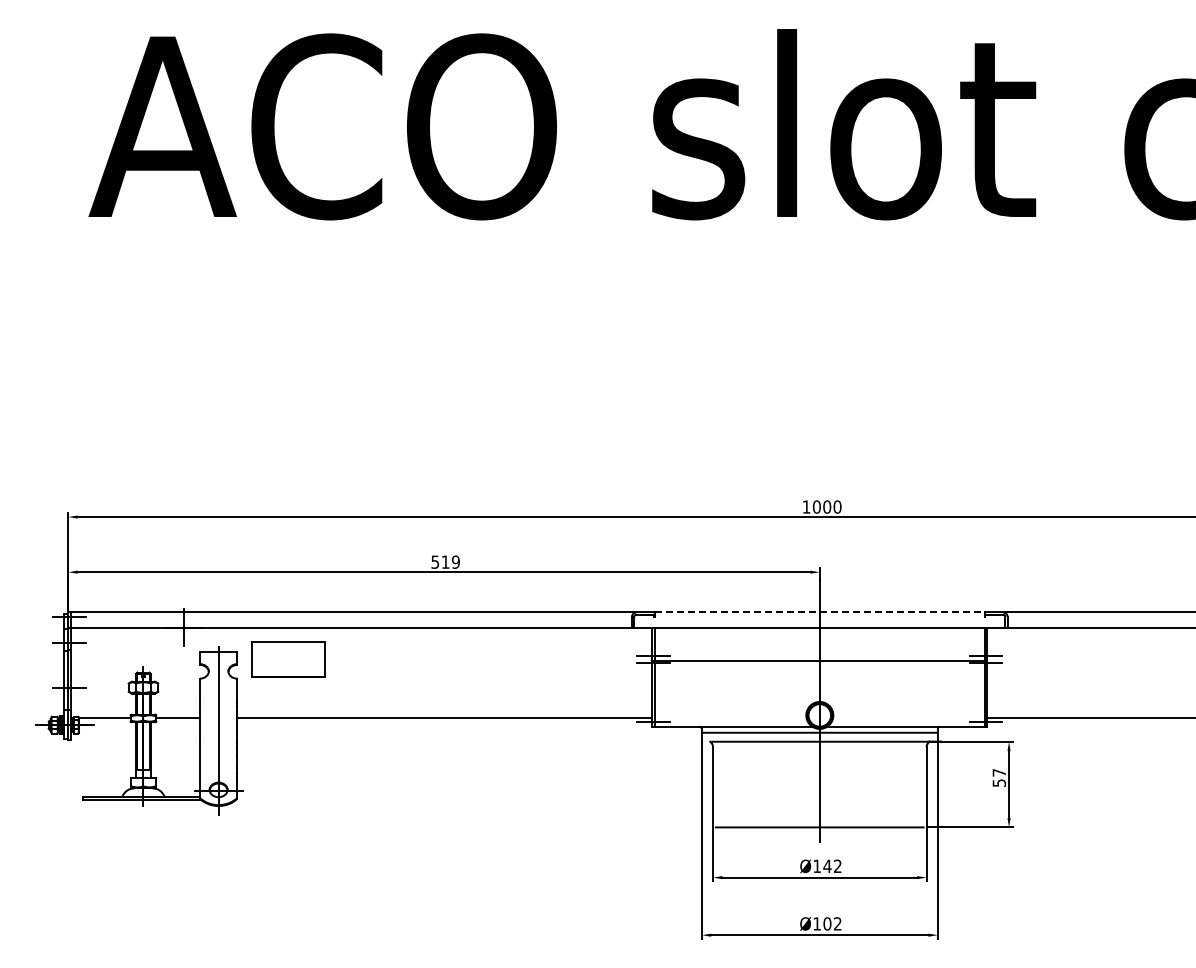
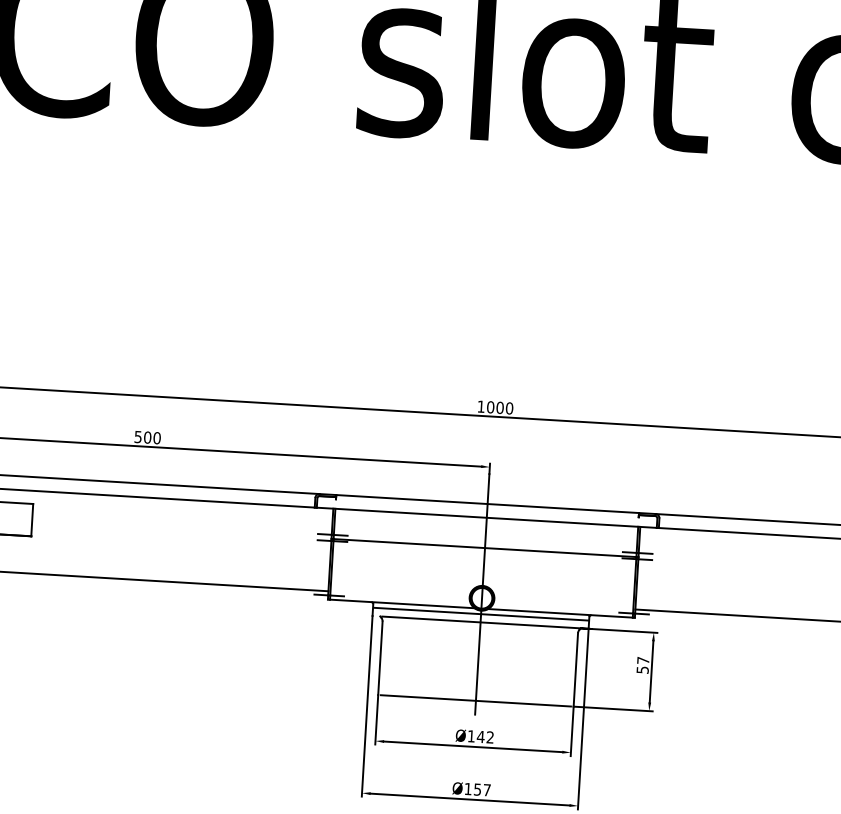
text: (450, 561) -> (152, 437), 519 -> 500
line: (820, 612) -> (488, 504), dashed -> solid
text: (832, 923) -> (482, 789), 102 -> 157

